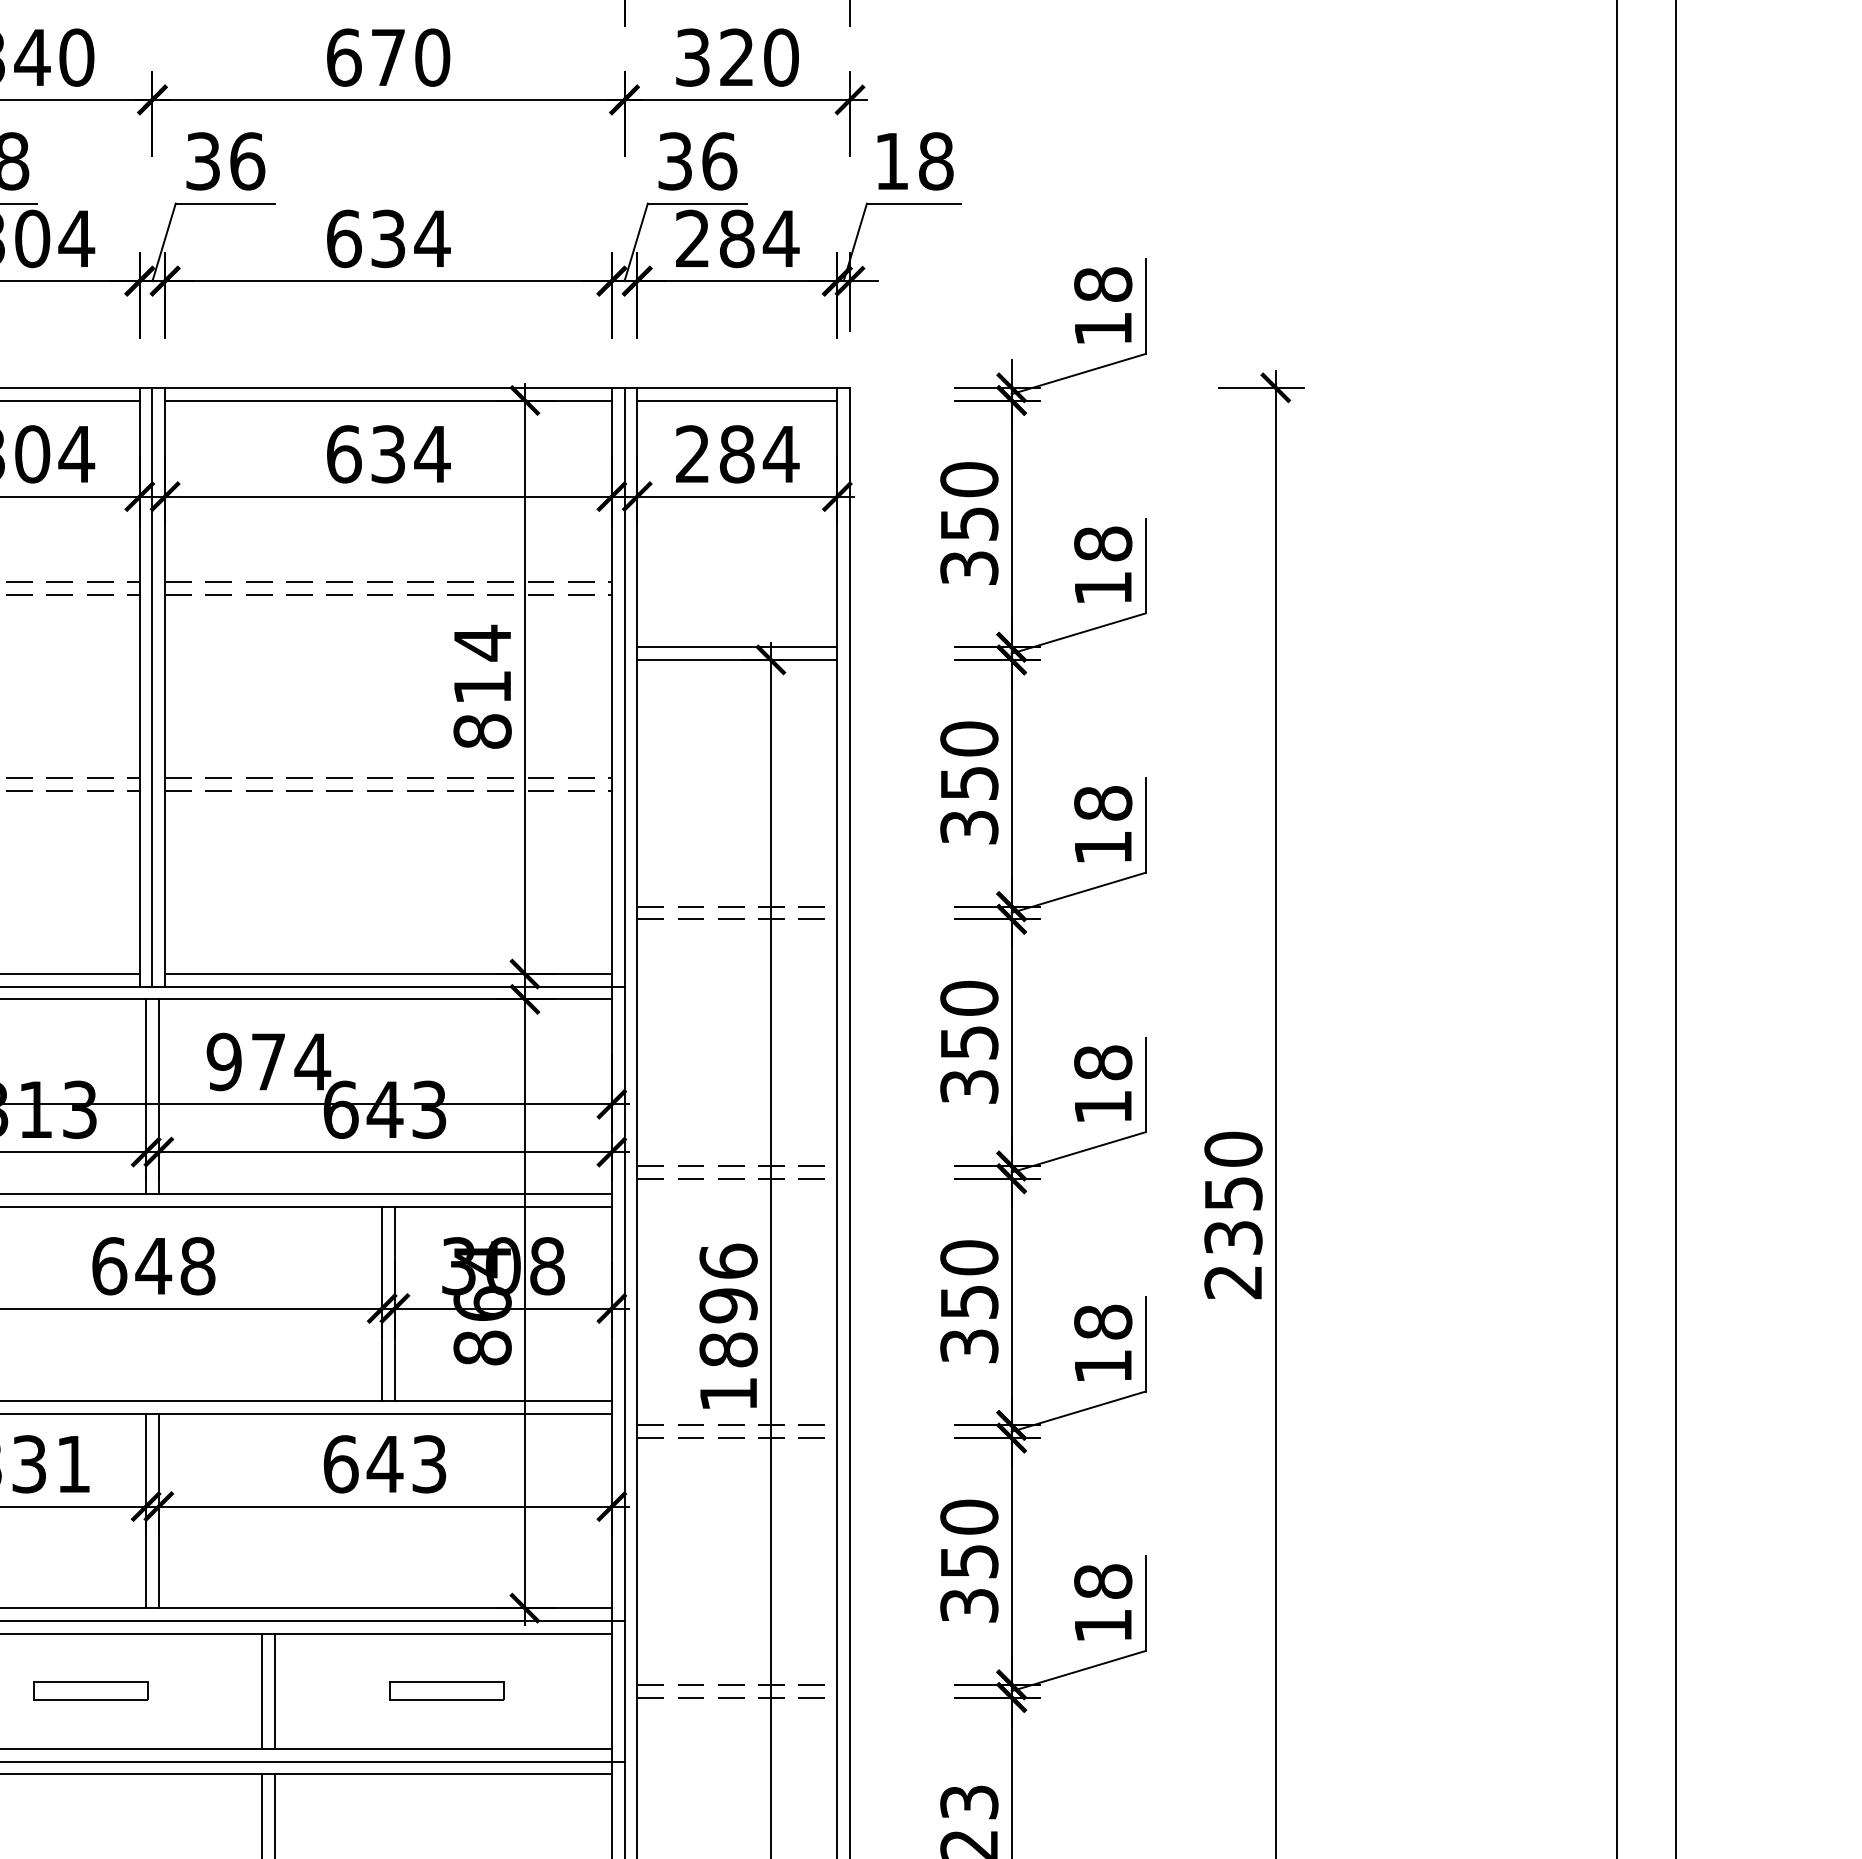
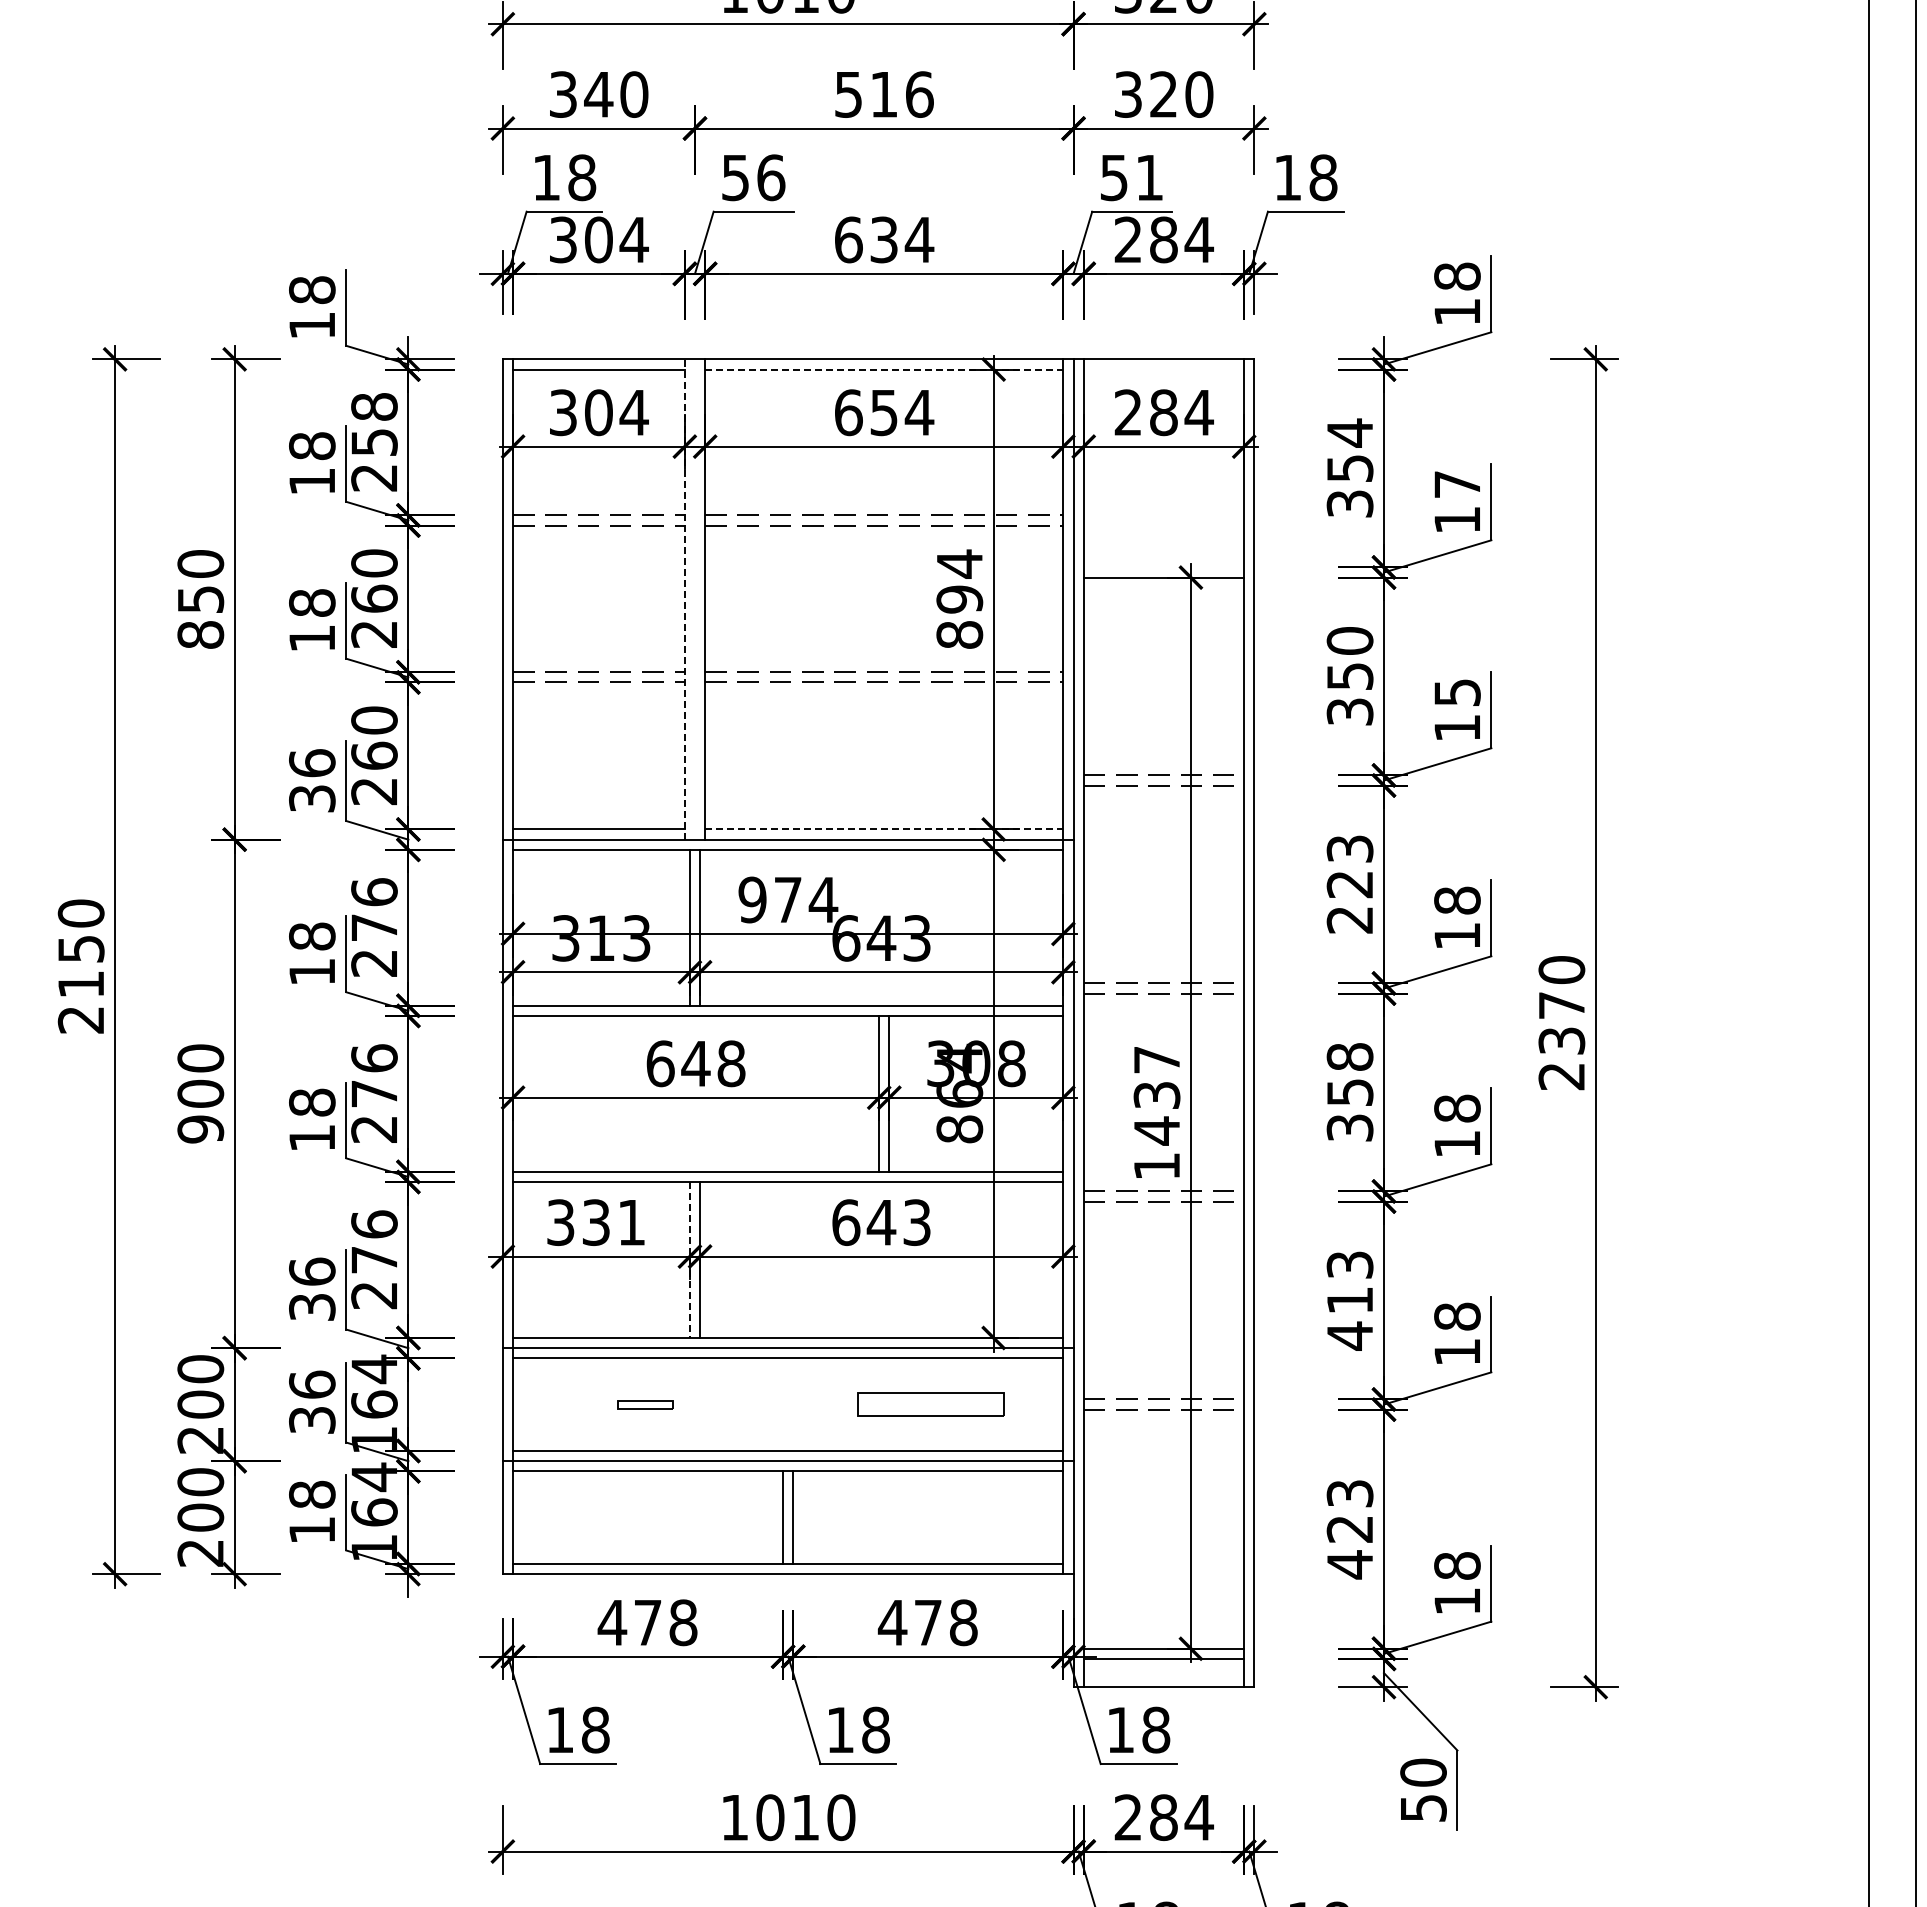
text: (388, 57) -> (884, 94), 670 -> 516
text: (202, 161) -> (735, 177), 36 -> 56
text: (698, 161) -> (1132, 177), 36 -> 51
line: (388, 400) -> (884, 369), solid -> dashed
line: (736, 400) -> (1163, 369), removed
text: (388, 454) -> (884, 412), 634 -> 654
text: (968, 479) -> (1349, 432), 350 -> 354
text: (1103, 543) -> (1457, 484), 18 -> 17
line: (736, 647) -> (1163, 567), removed
line: (139, 687) -> (684, 599), solid -> dashed
line: (153, 687) -> (695, 599), removed
text: (482, 687) -> (959, 599), 814 -> 894
text: (1103, 803) -> (1457, 692), 18 -> 15
line: (388, 974) -> (884, 829), solid -> dashed
text: (968, 1042) -> (1349, 884), 350 -> 223
text: (1234, 1193) -> (1562, 1005), 2350 -> 2370
text: (968, 1257) -> (1349, 1056), 350 -> 358
text: (727, 1305) -> (1156, 1095), 1896 -> 1437
line: (145, 1511) -> (689, 1260), solid -> dashed
text: (968, 1561) -> (1349, 1300), 350 -> 413
part: (90, 1691) -> (645, 1404), size x0.6
line: (262, 1691) -> (783, 1404), removed
line: (275, 1691) -> (793, 1404), removed
part: (446, 1691) -> (930, 1404), size x1.6

